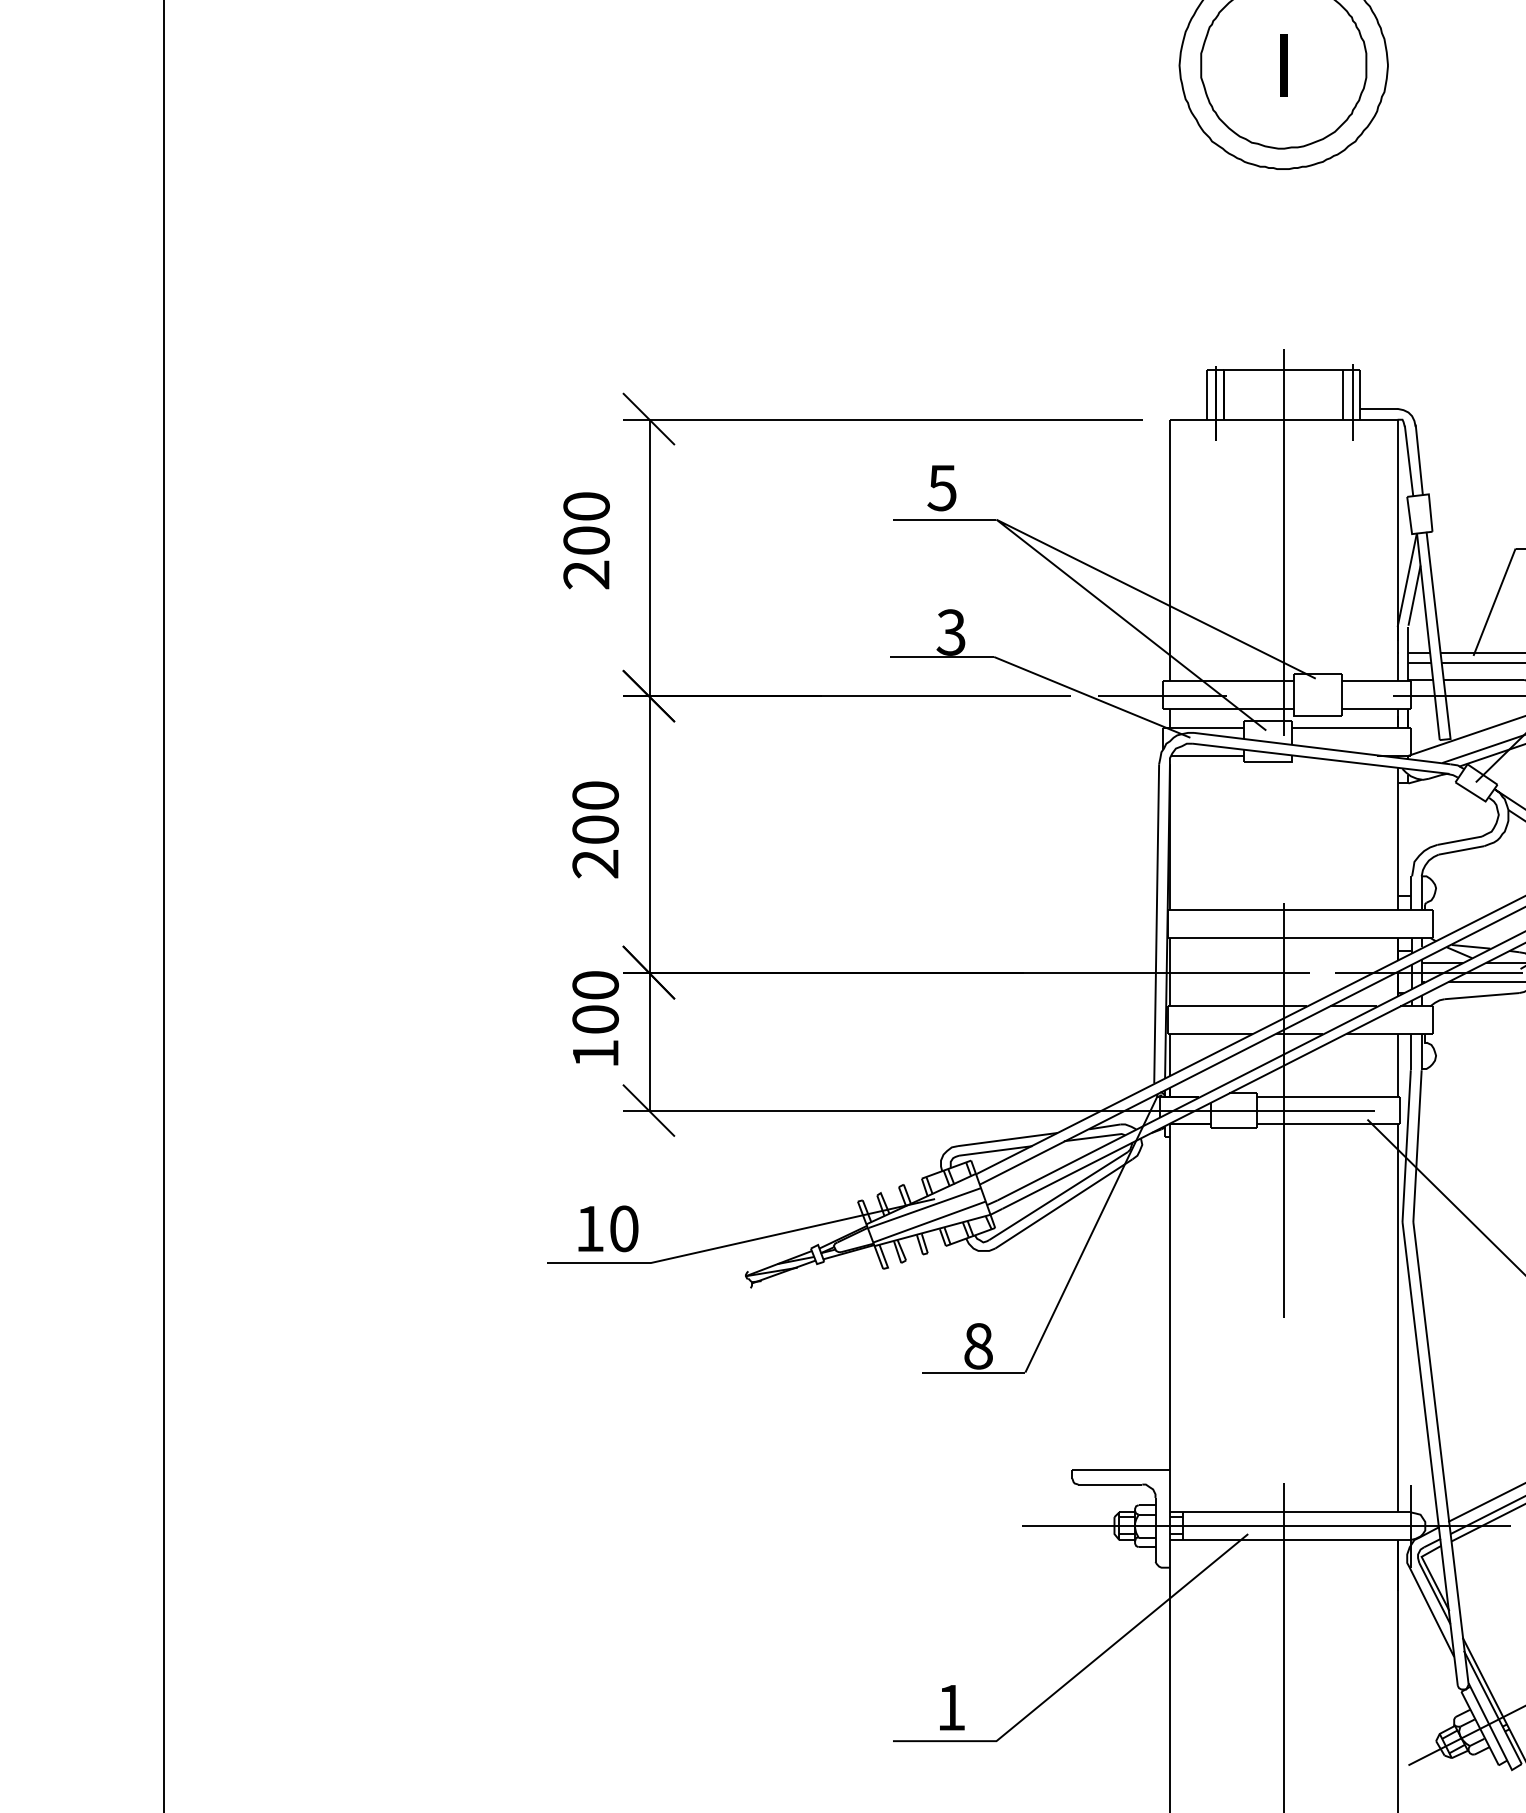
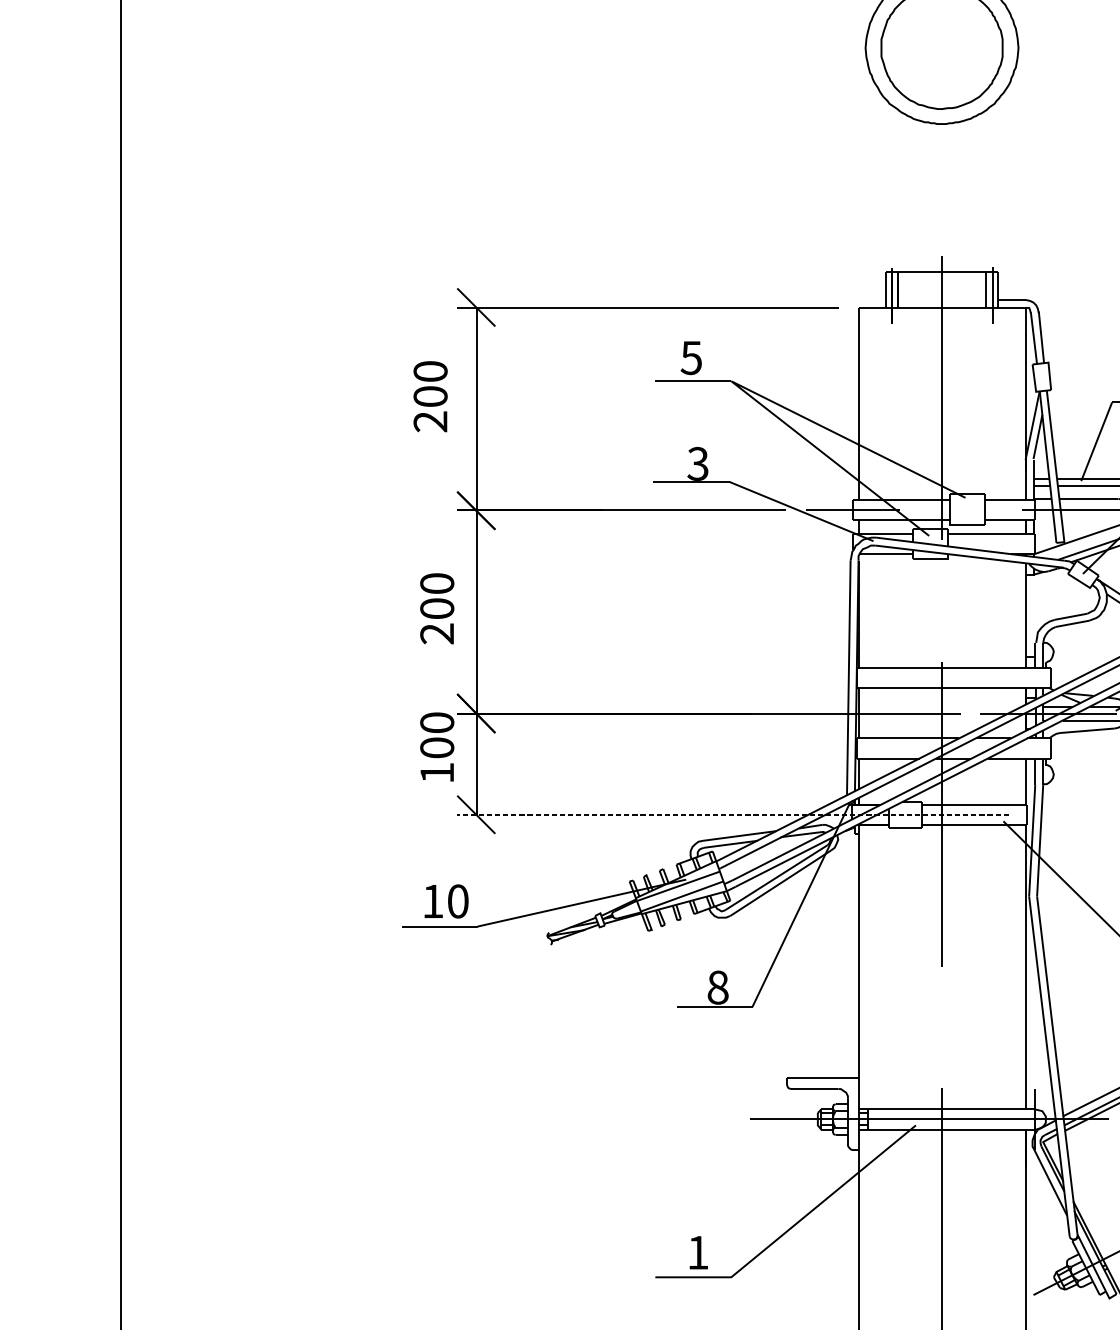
fill: (1283, 65) -> (941, 48), removed
line: (998, 1111) -> (732, 815), solid -> dashed

